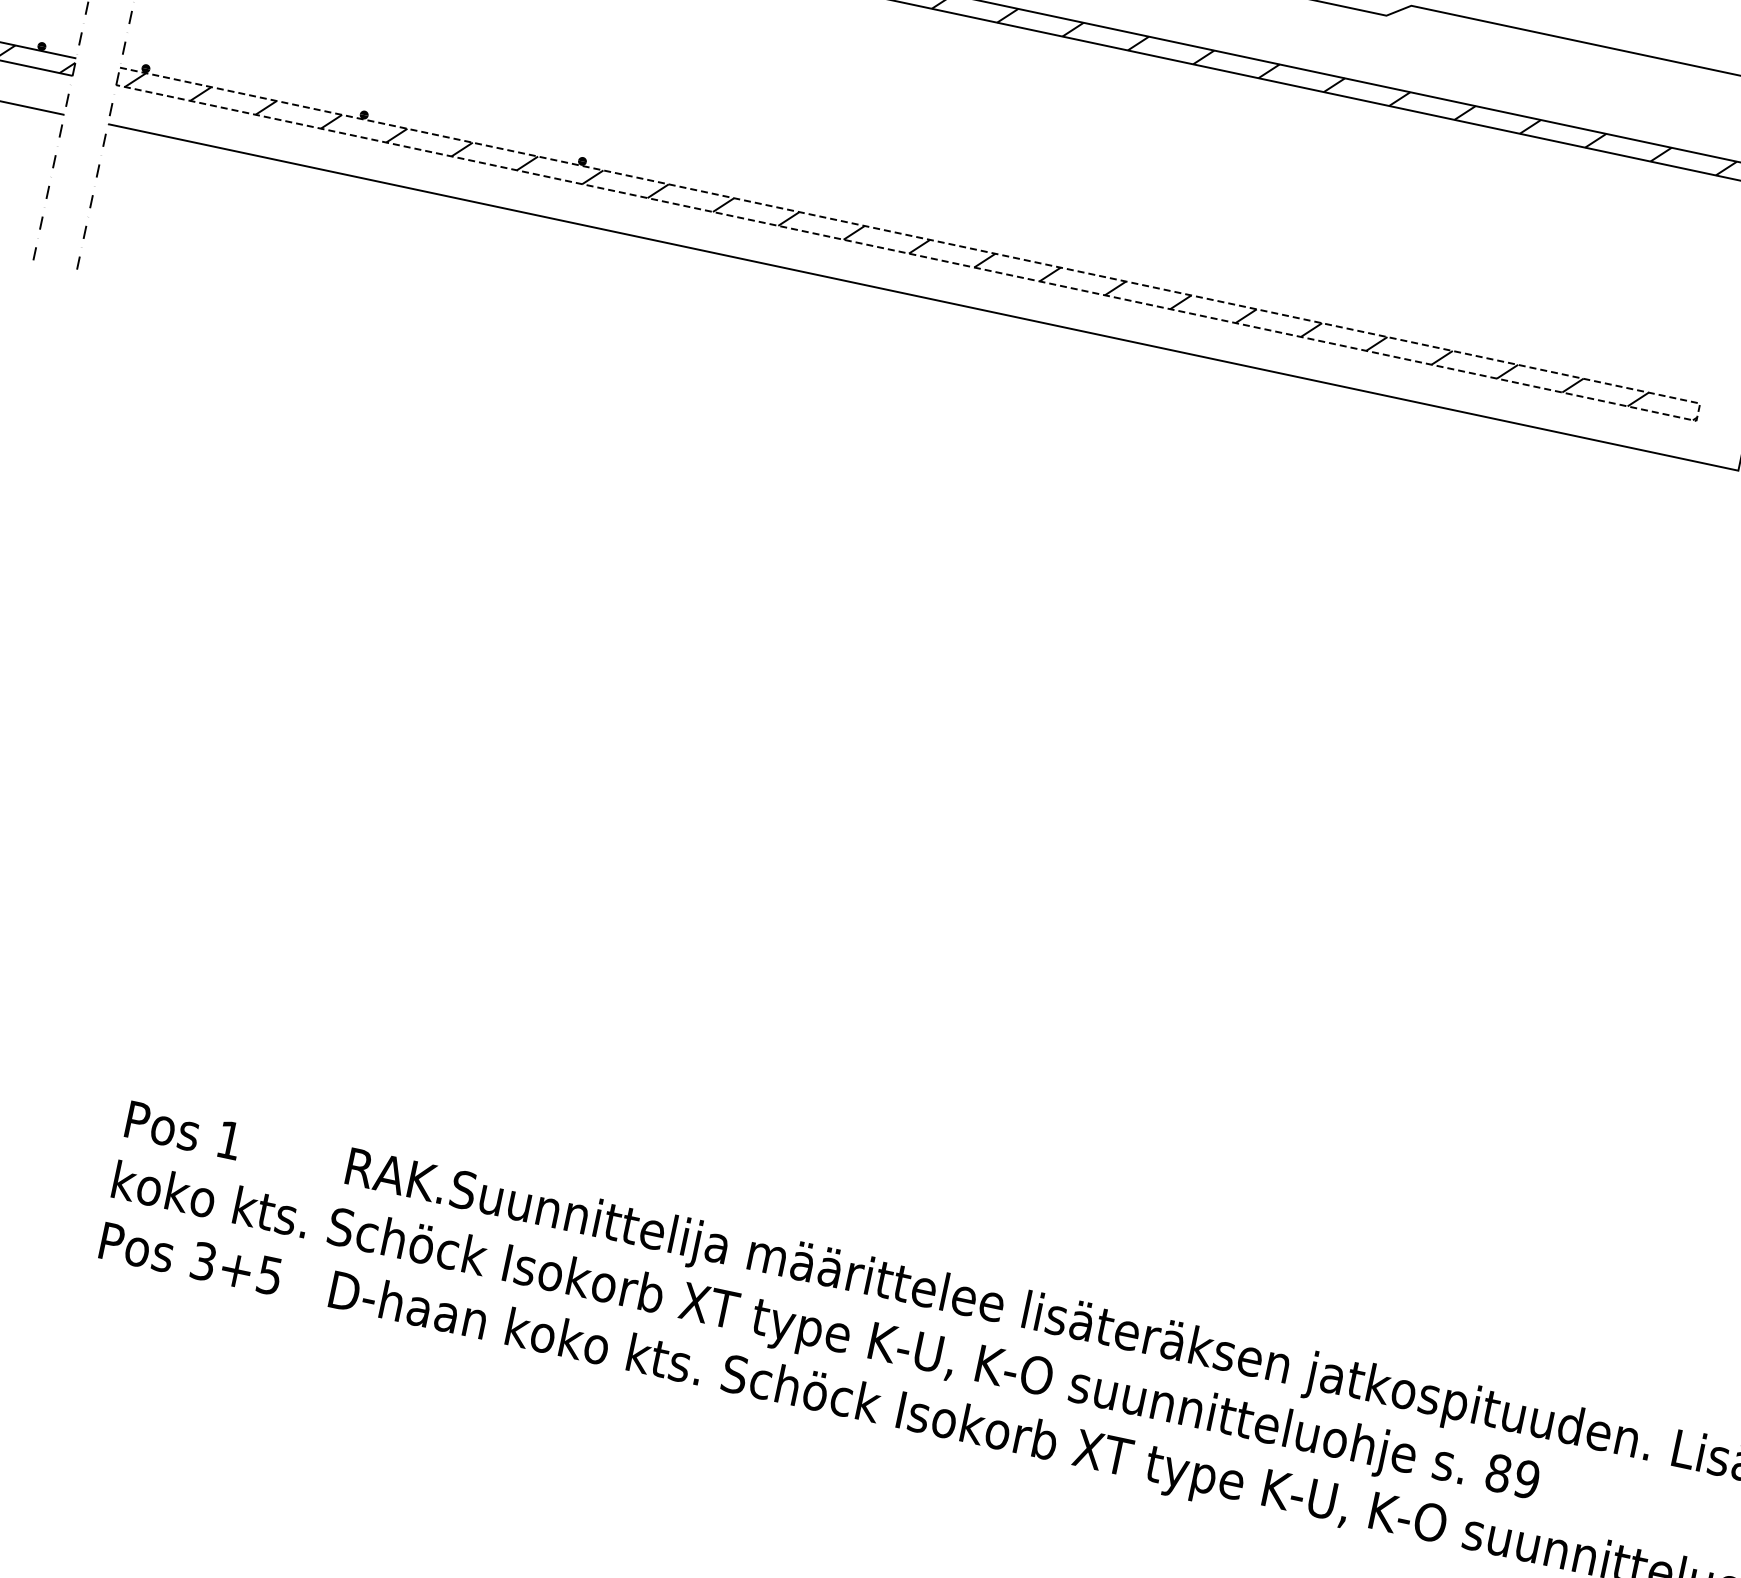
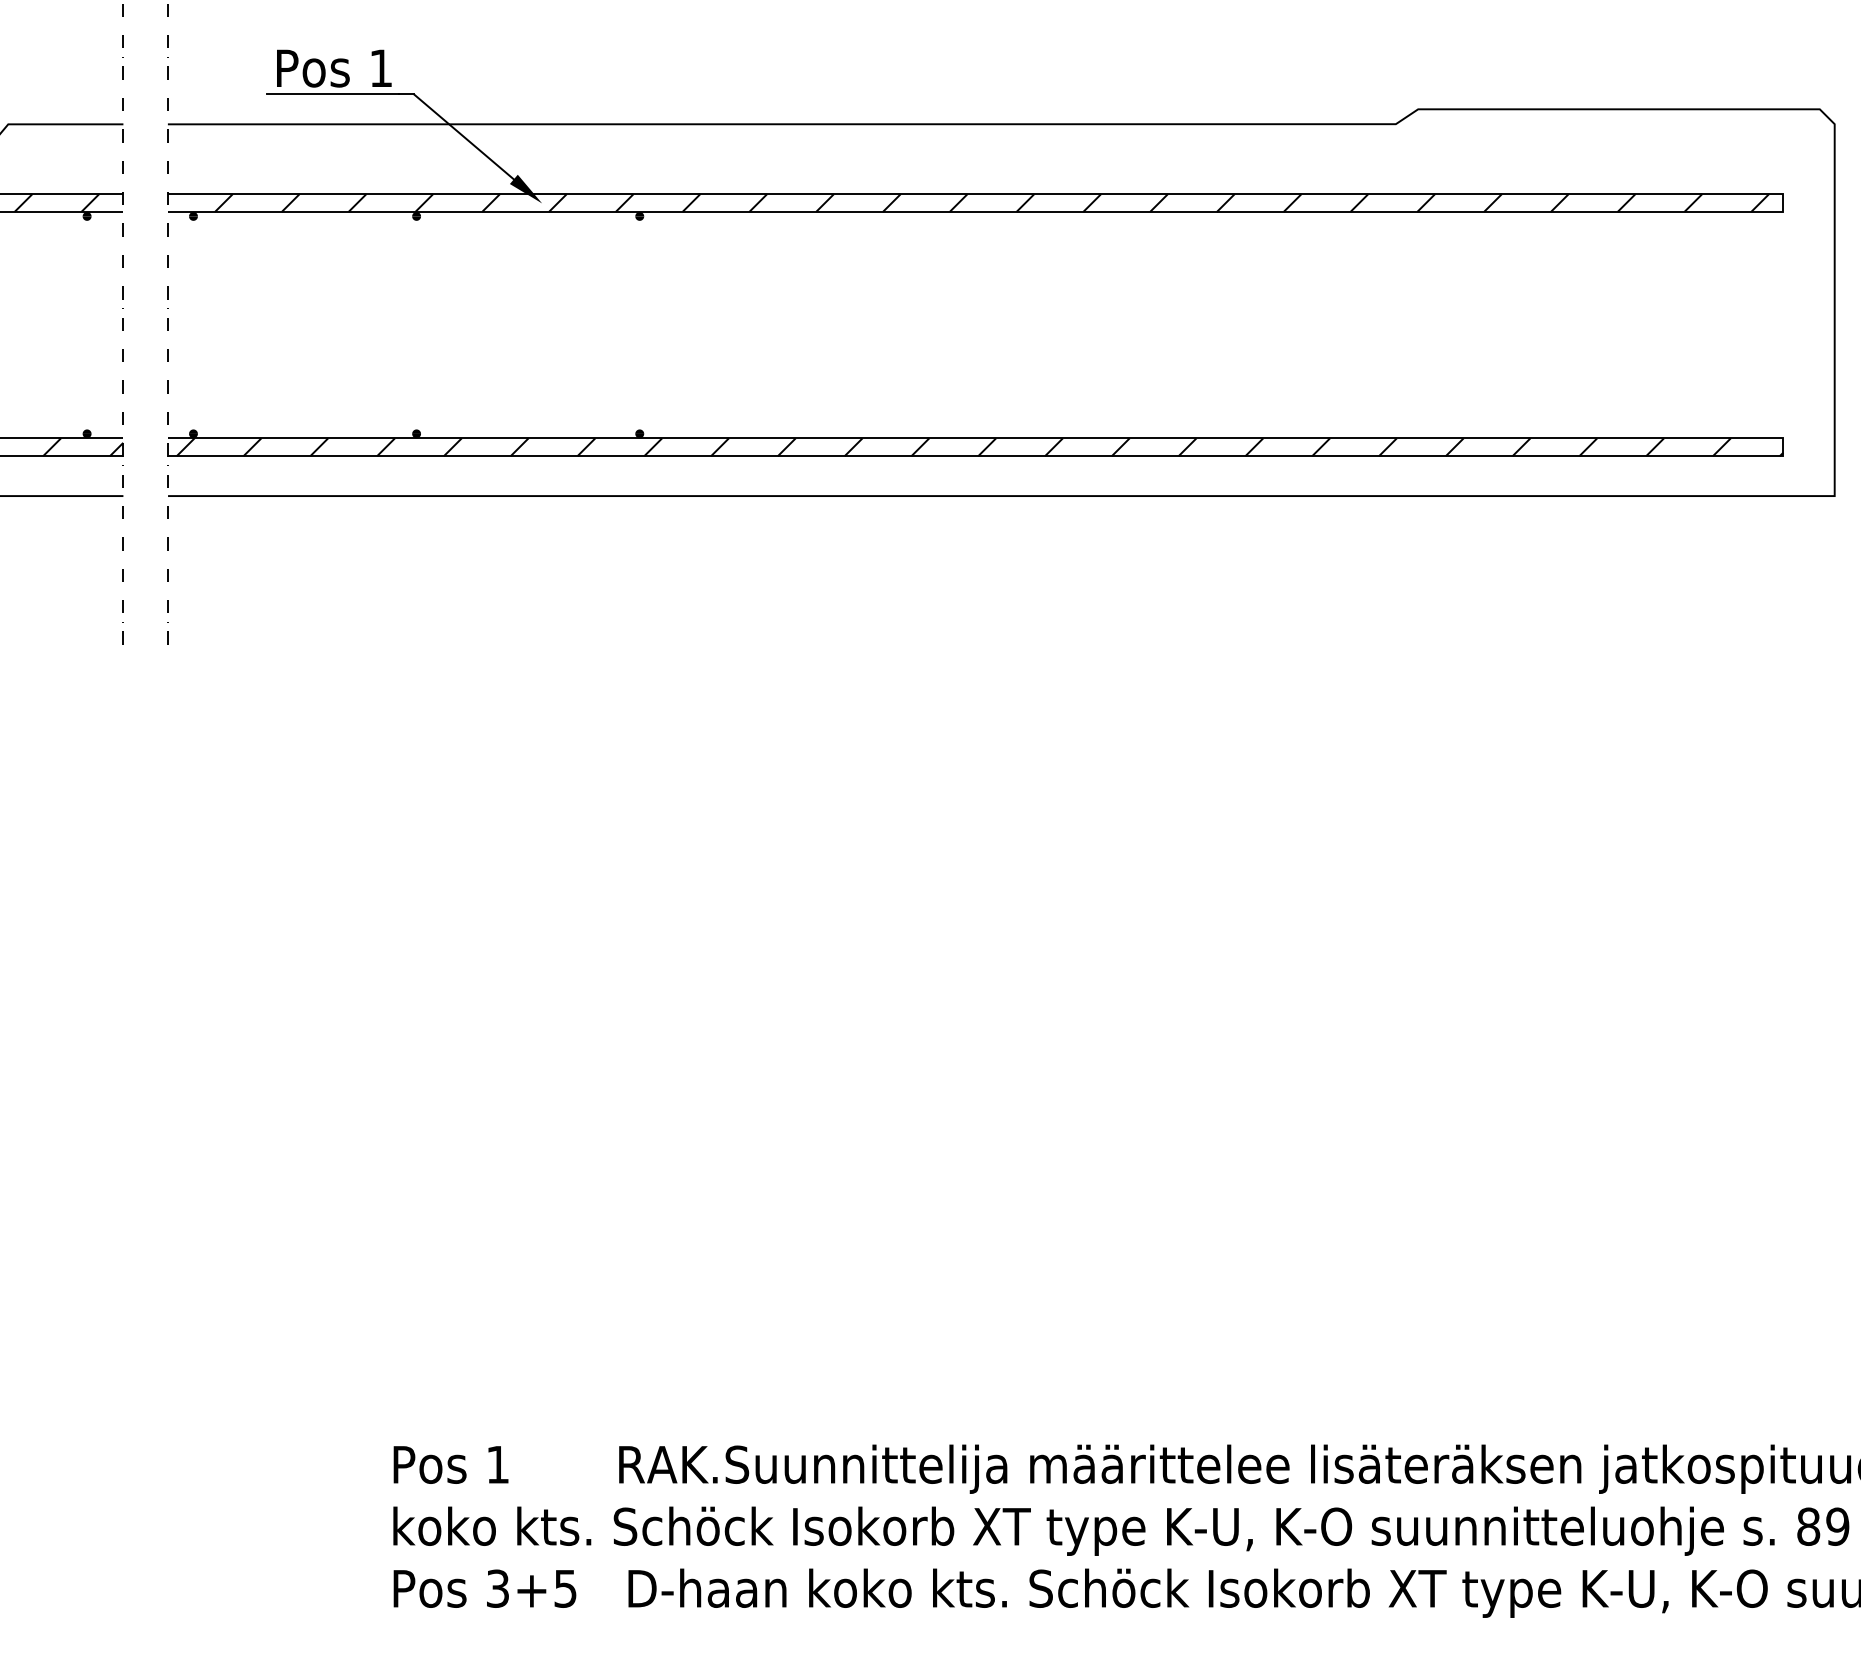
line: (1698, 412) -> (1783, 447), dashed -> solid

